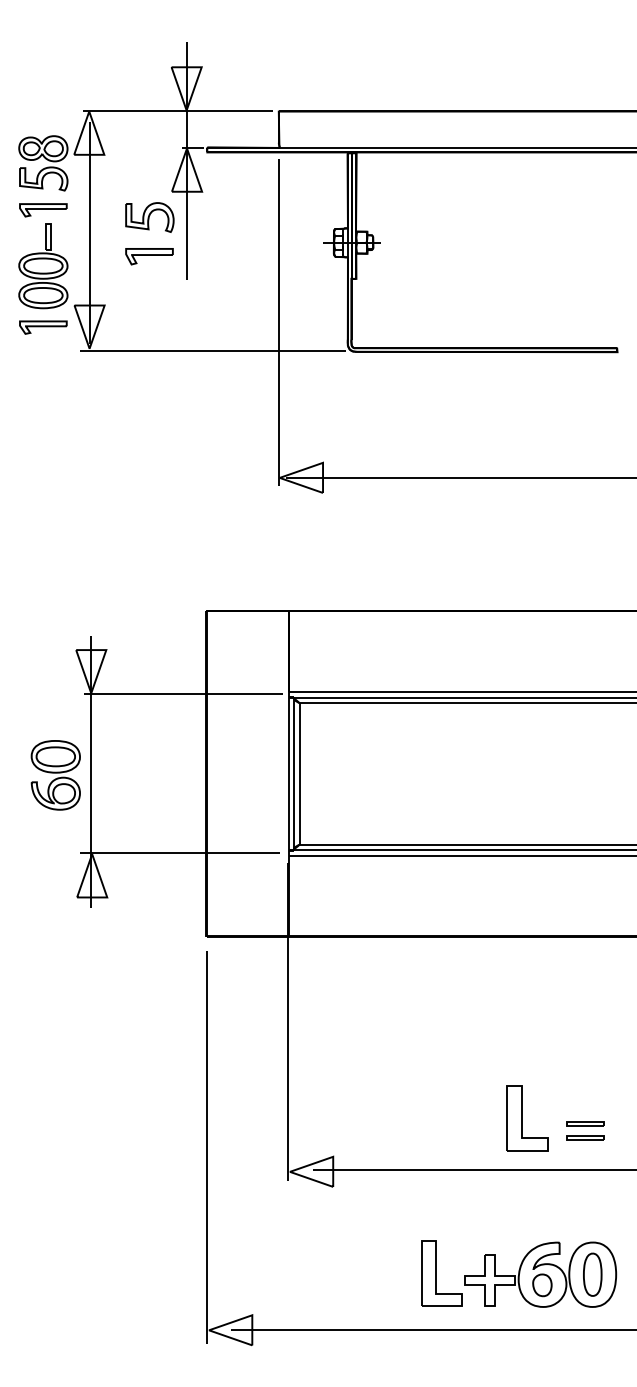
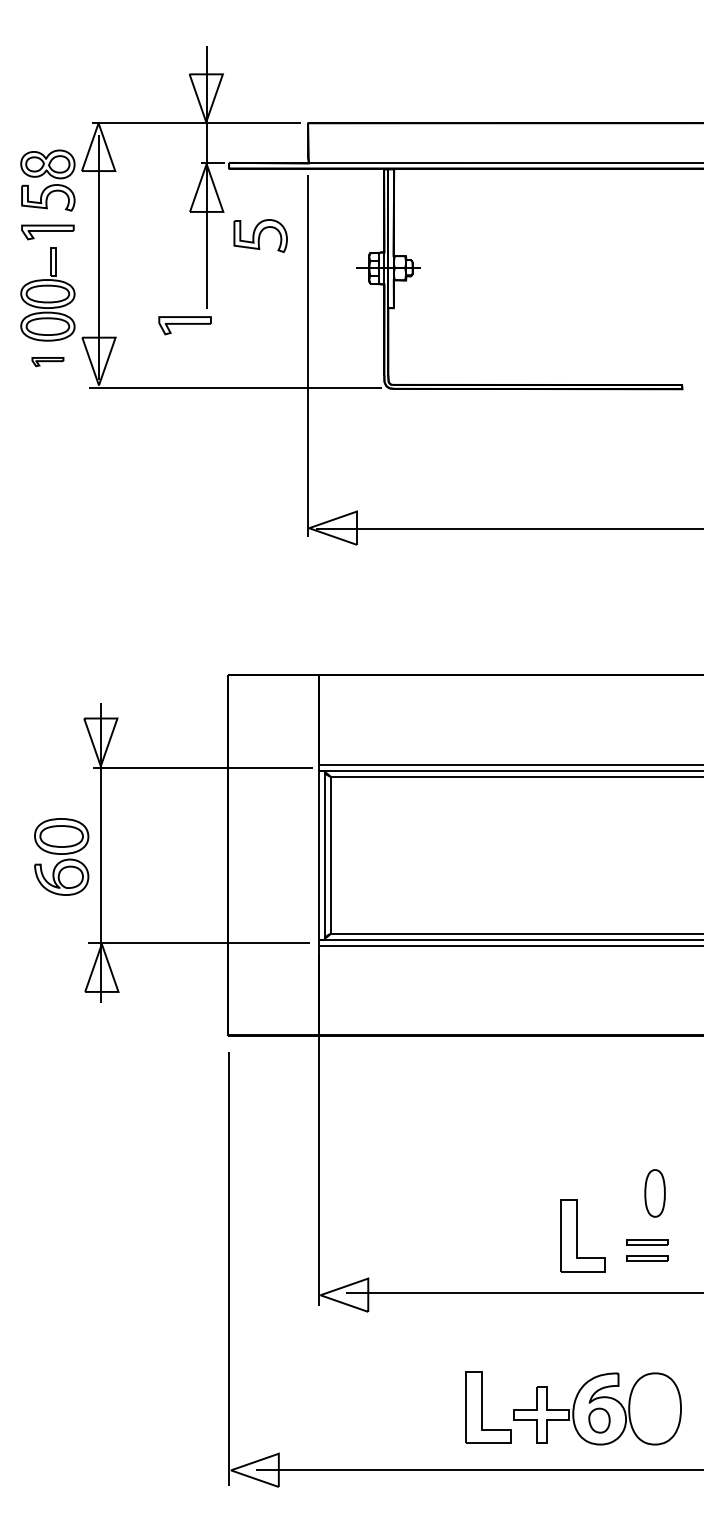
part: (149, 217) -> (260, 235), moved
part: (149, 256) -> (185, 325), moved
part: (43, 327) -> (48, 361), size x0.6
part: (592, 1274) -> (654, 1193), moved

